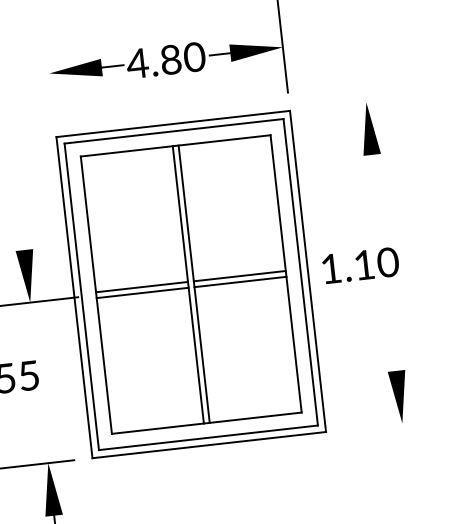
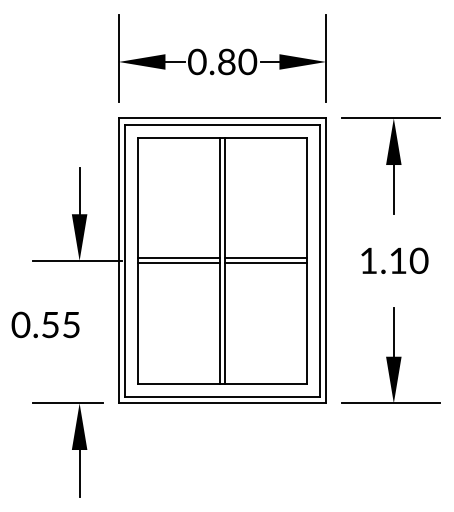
text: (136, 63) -> (196, 61), 4.80 -> 0.80
line: (48, 69) -> (118, 58), added
line: (363, 102) -> (391, 118), added
line: (374, 182) -> (393, 189), added
line: (21, 223) -> (79, 190), added
text: (360, 265) -> (394, 260), moved
line: (392, 342) -> (393, 331), added
line: (399, 423) -> (391, 403), added

